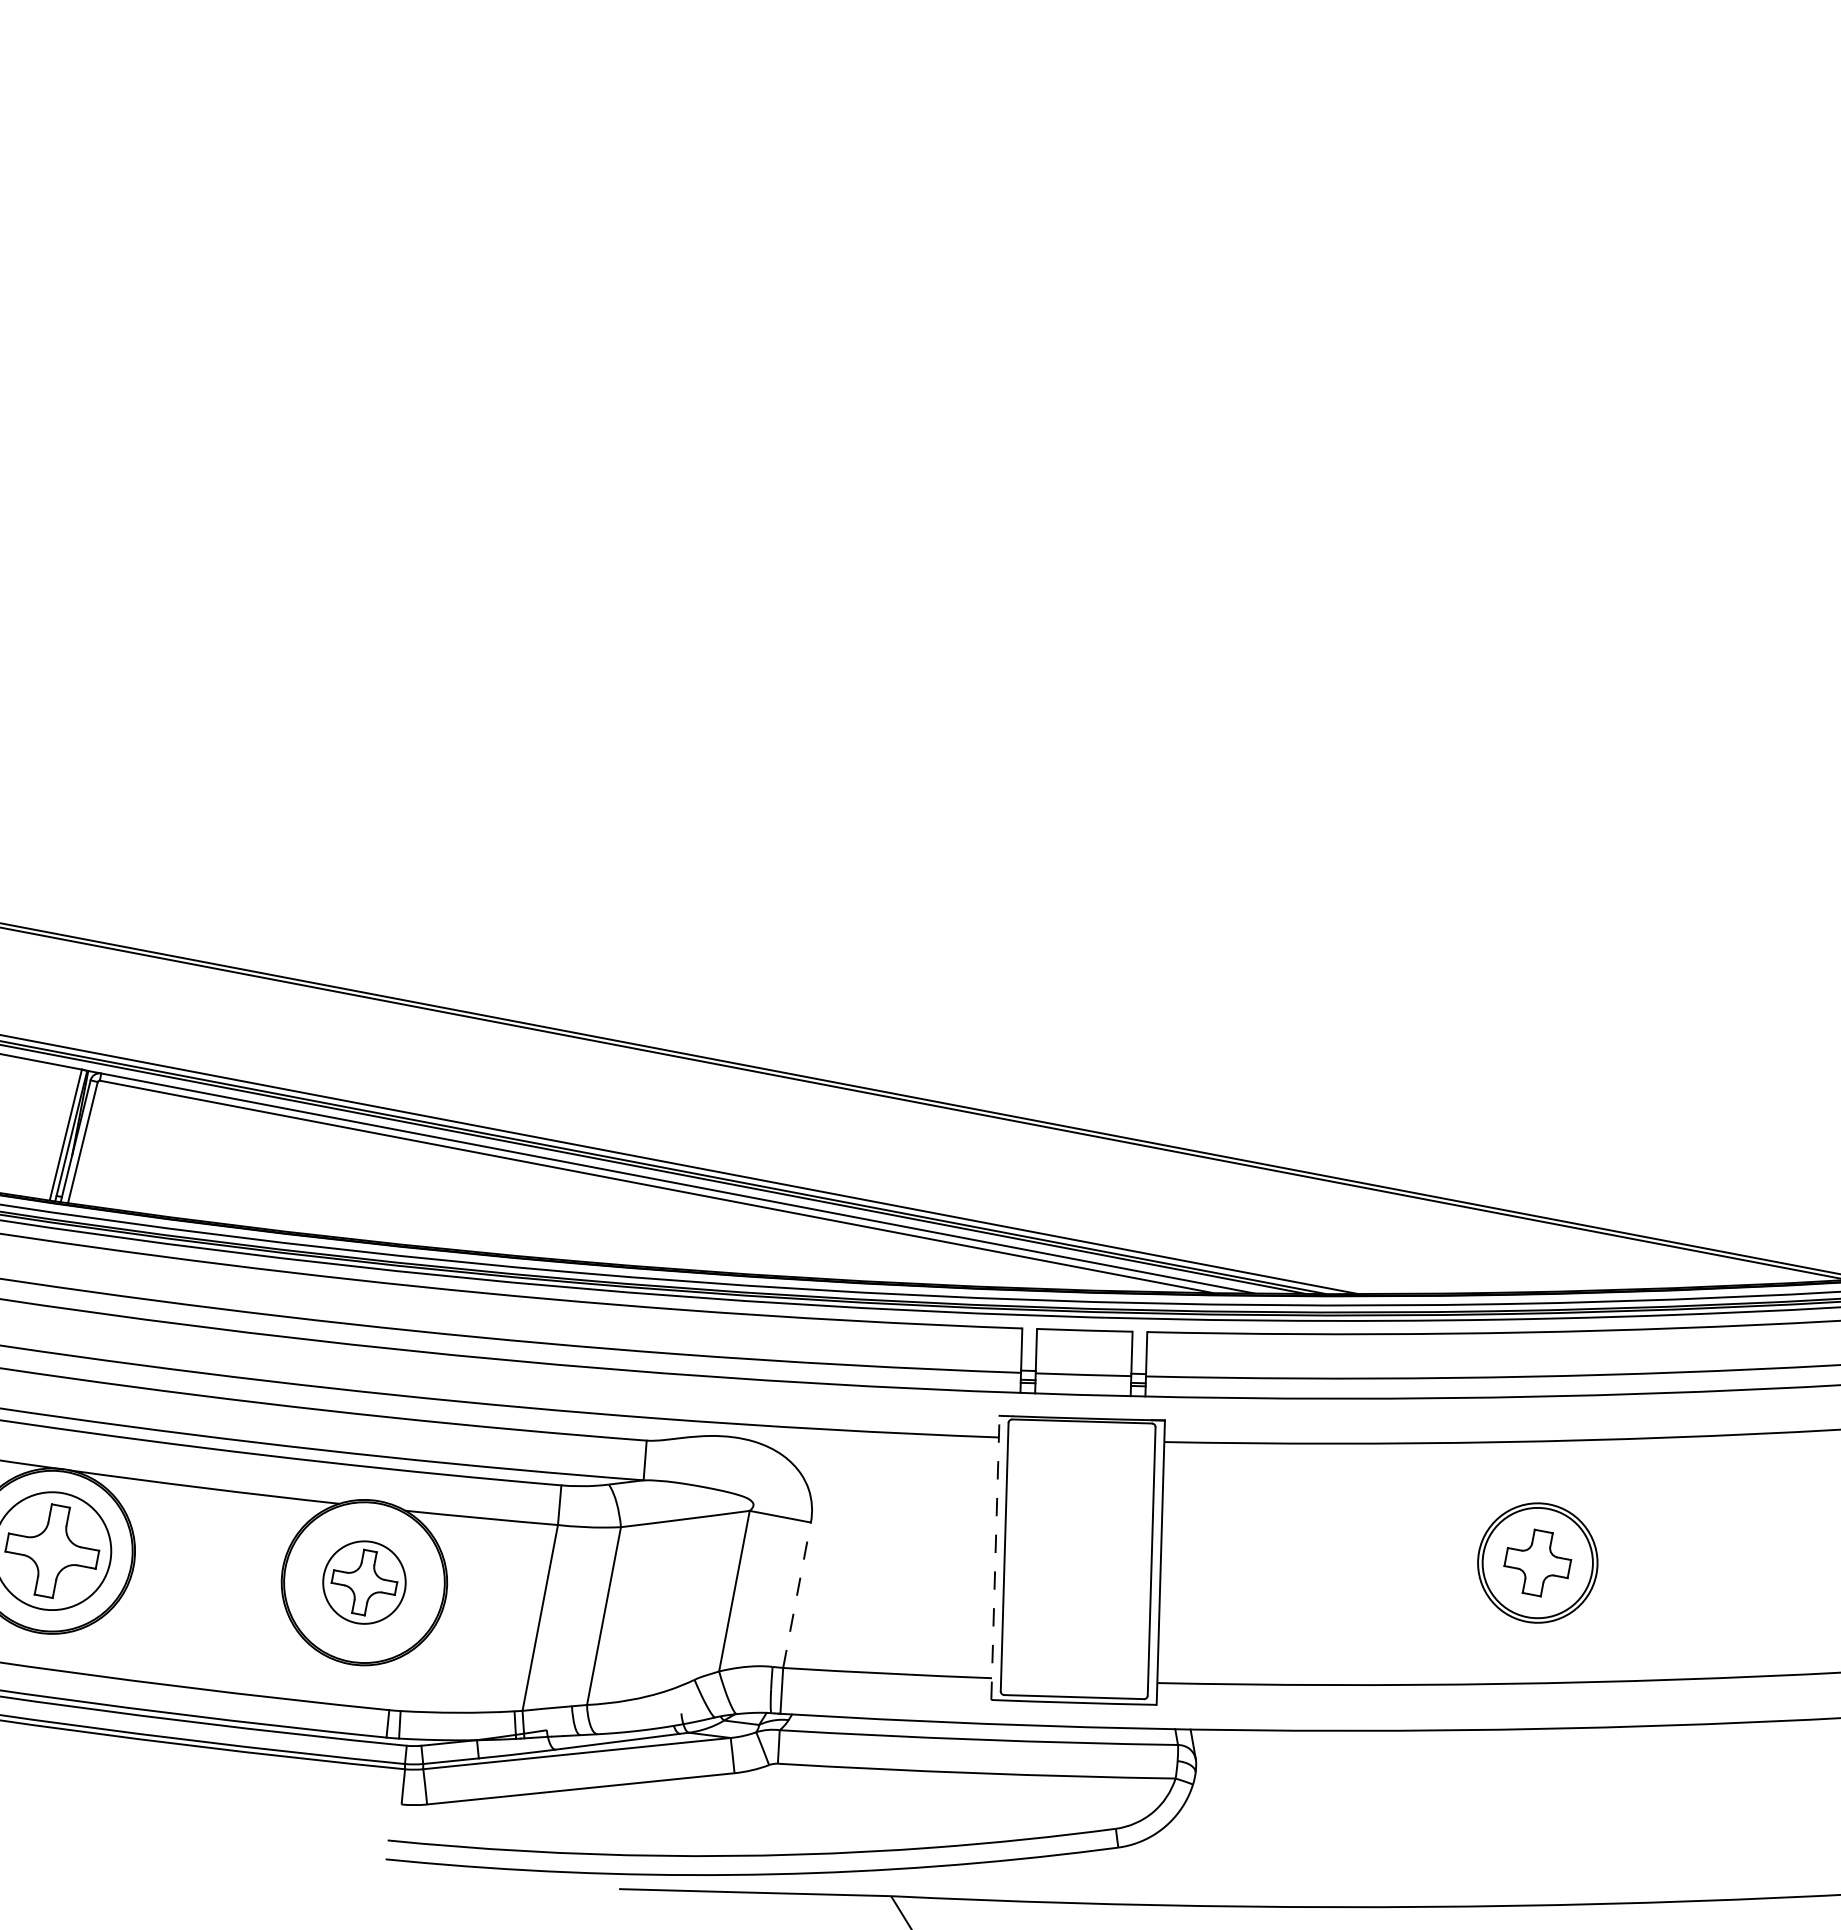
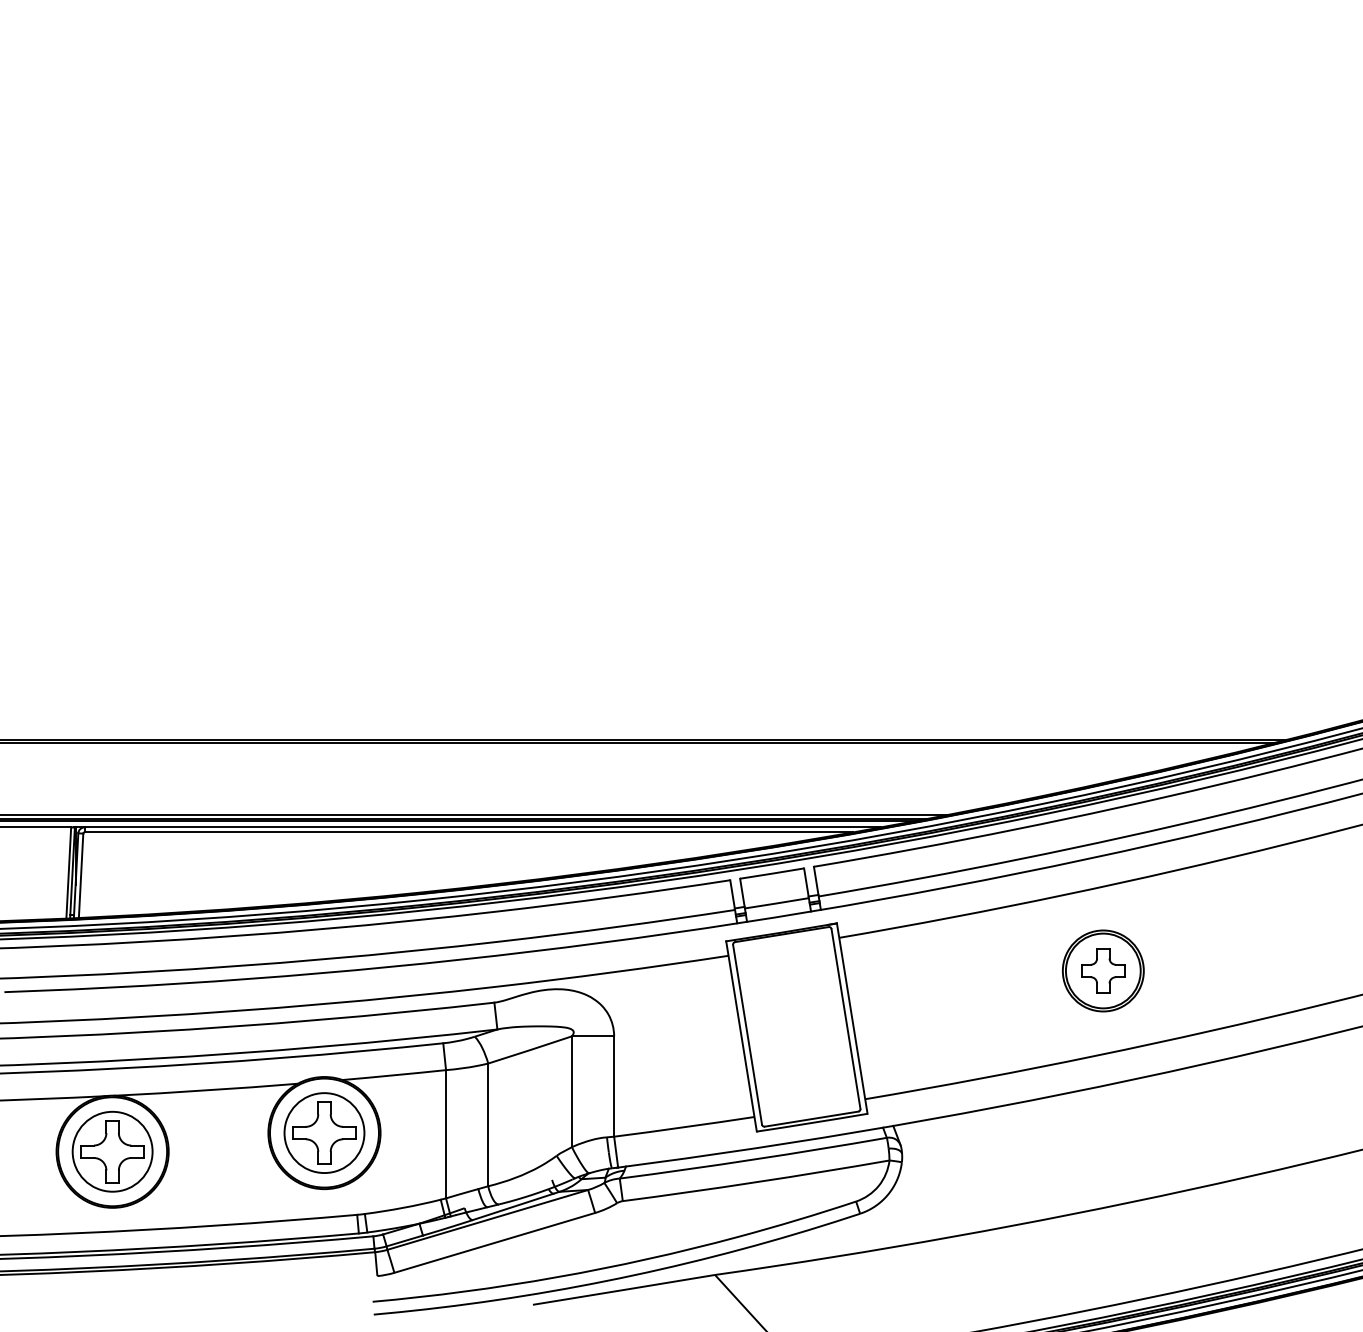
line: (995, 1556) -> (741, 1035), dashed -> solid
part: (364, 1581) -> (324, 1132), size x1.43
line: (797, 1595) -> (614, 1086), dashed -> solid

